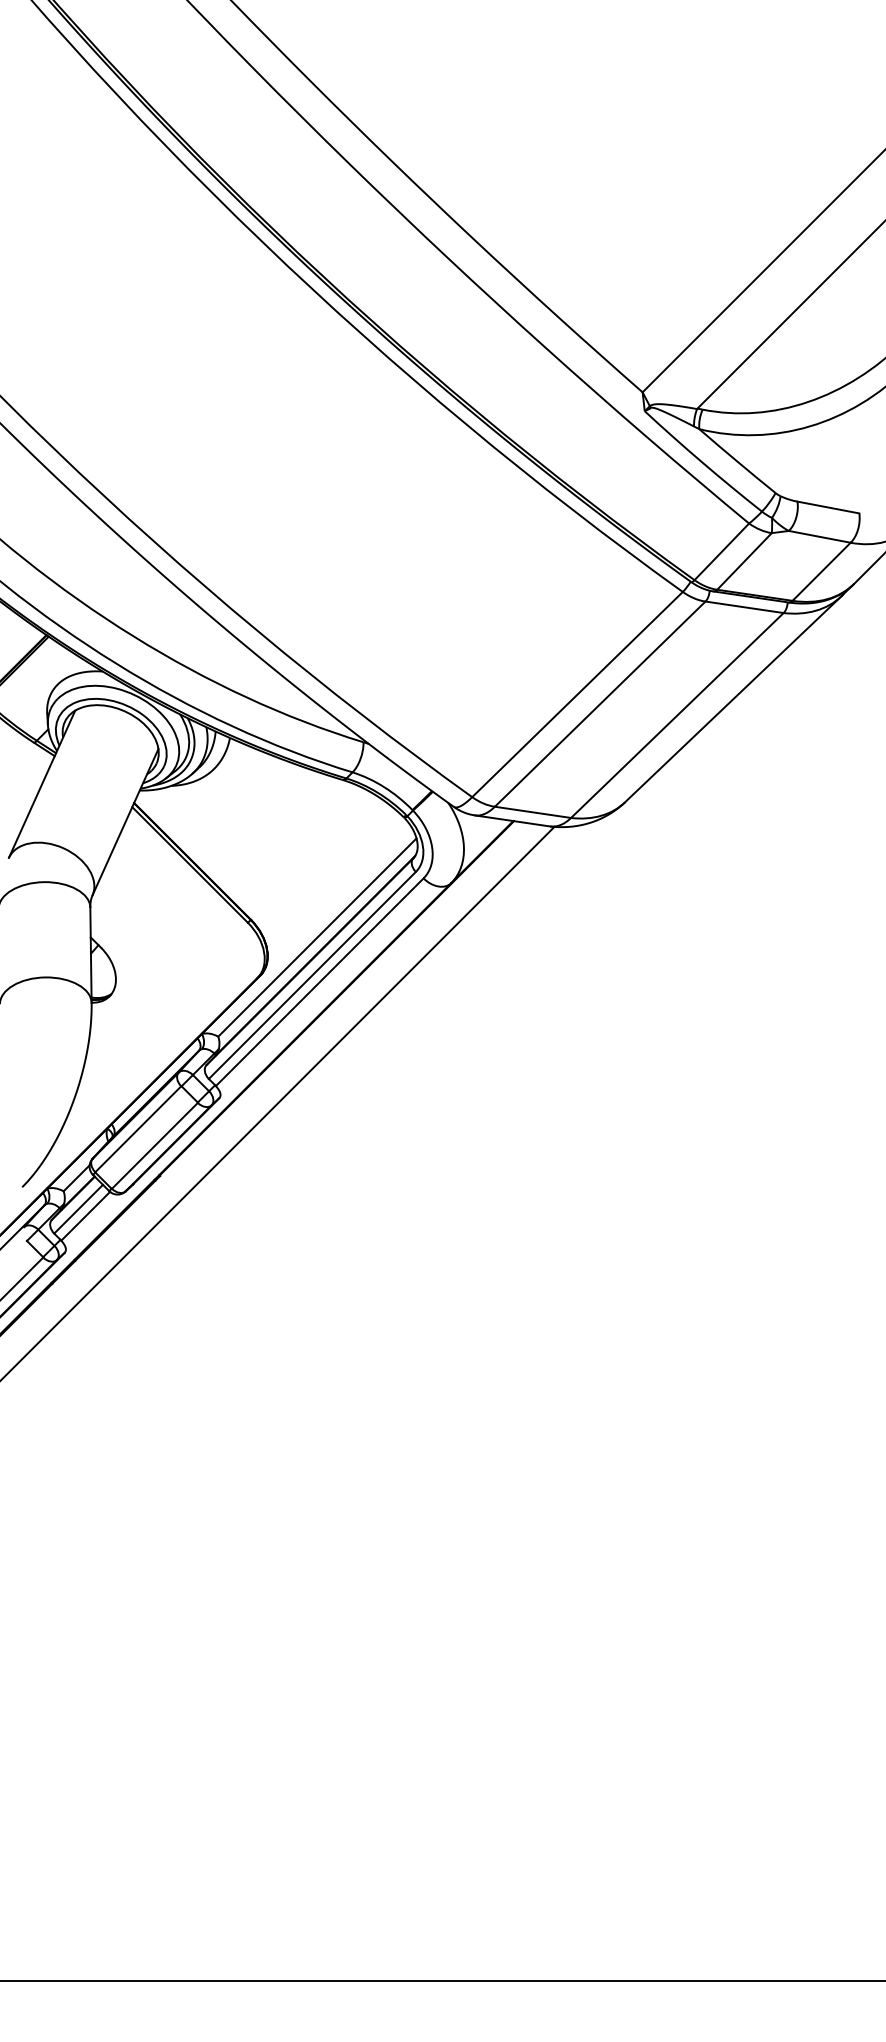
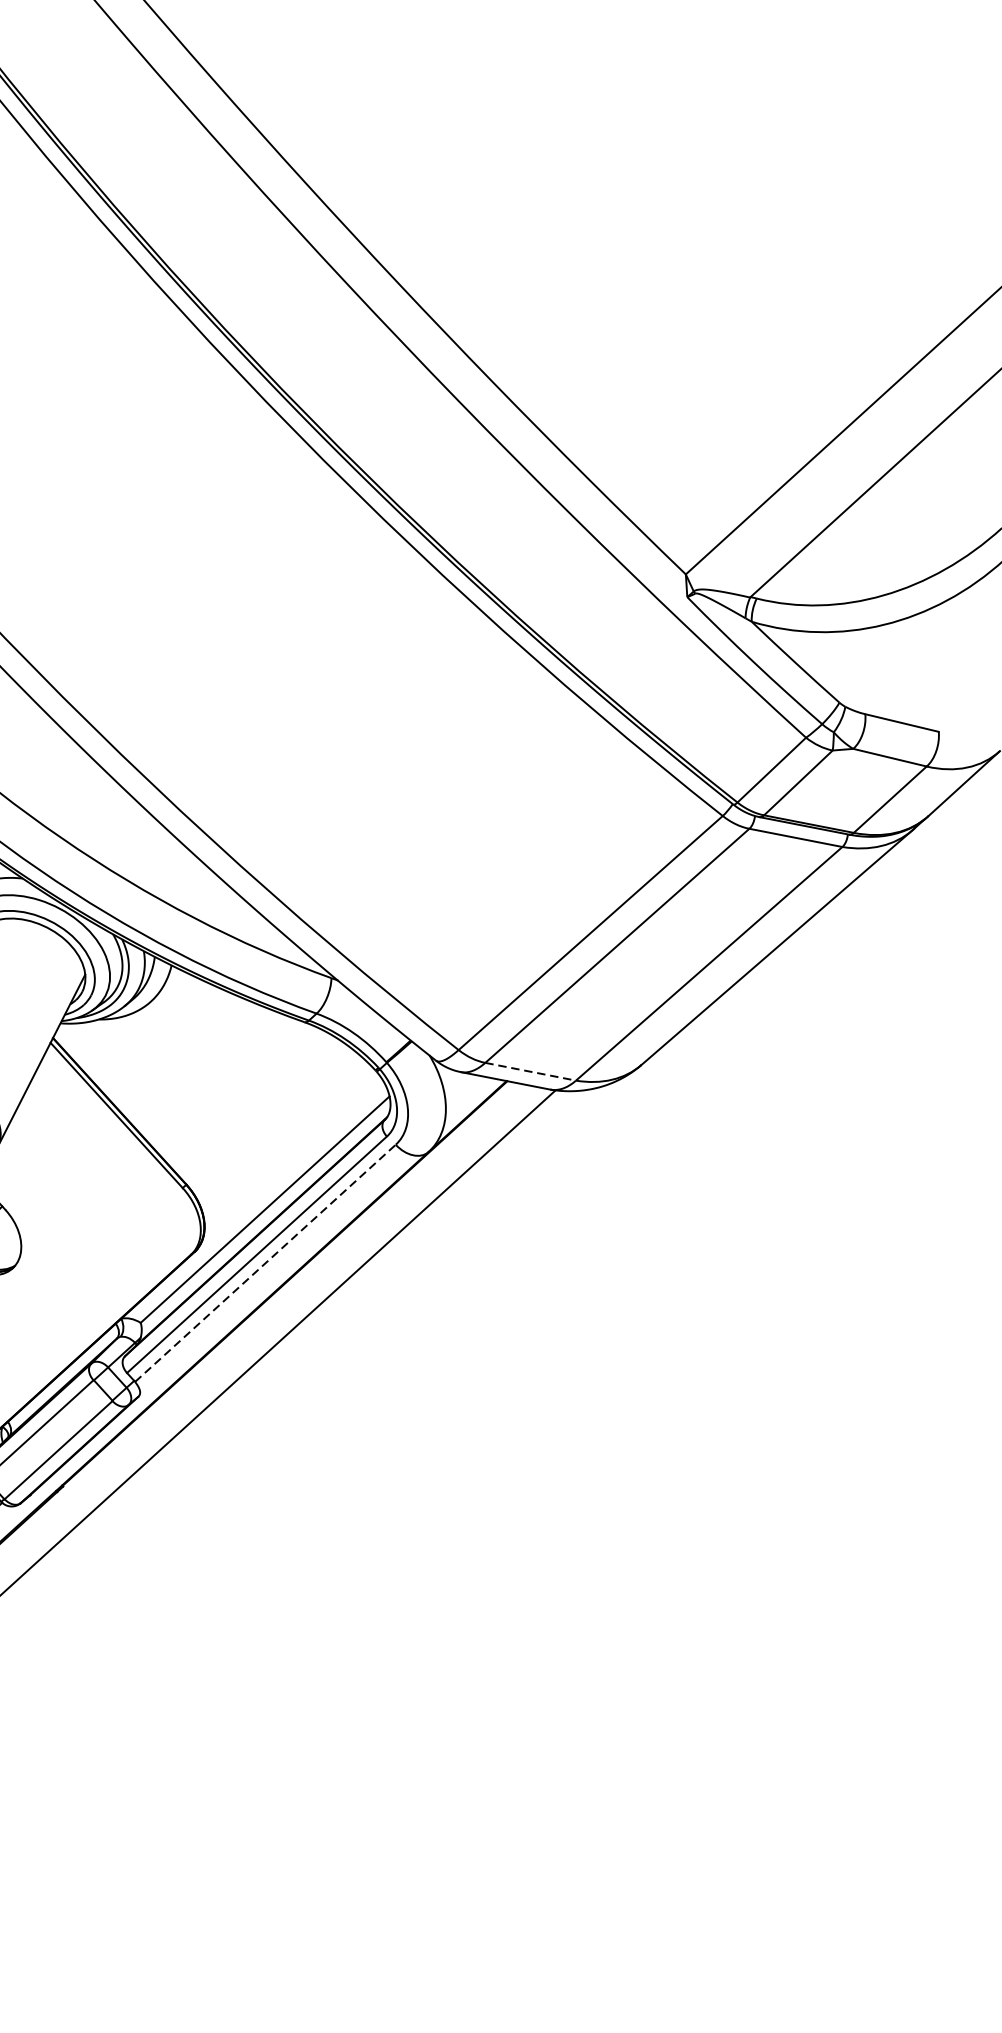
line: (533, 812) -> (531, 1071), solid -> dashed
line: (319, 982) -> (265, 1263), solid -> dashed

